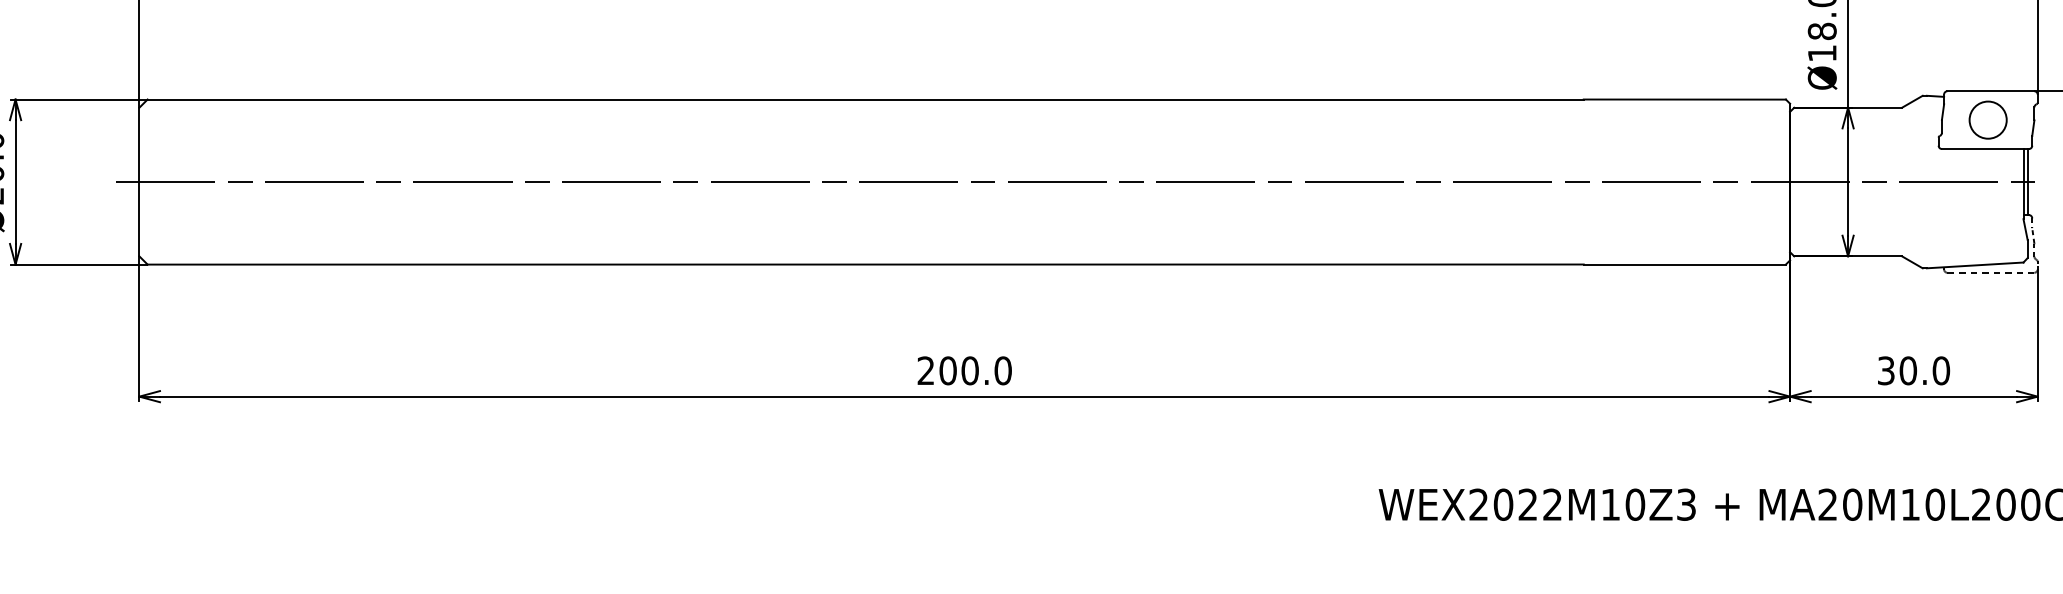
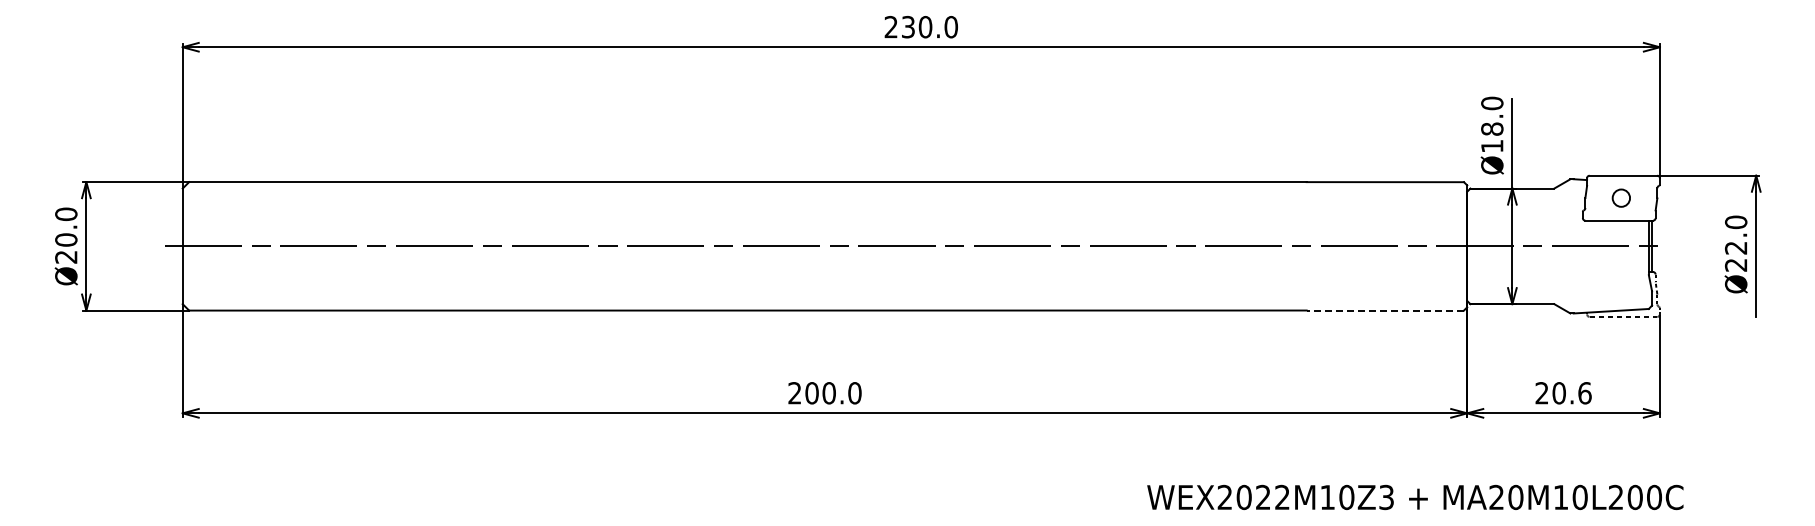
circle: (1987, 119) -> (1620, 197), size x0.6
line: (1685, 264) -> (1385, 310), solid -> dashed
text: (1913, 371) -> (1563, 393), 30.0 -> 20.6

